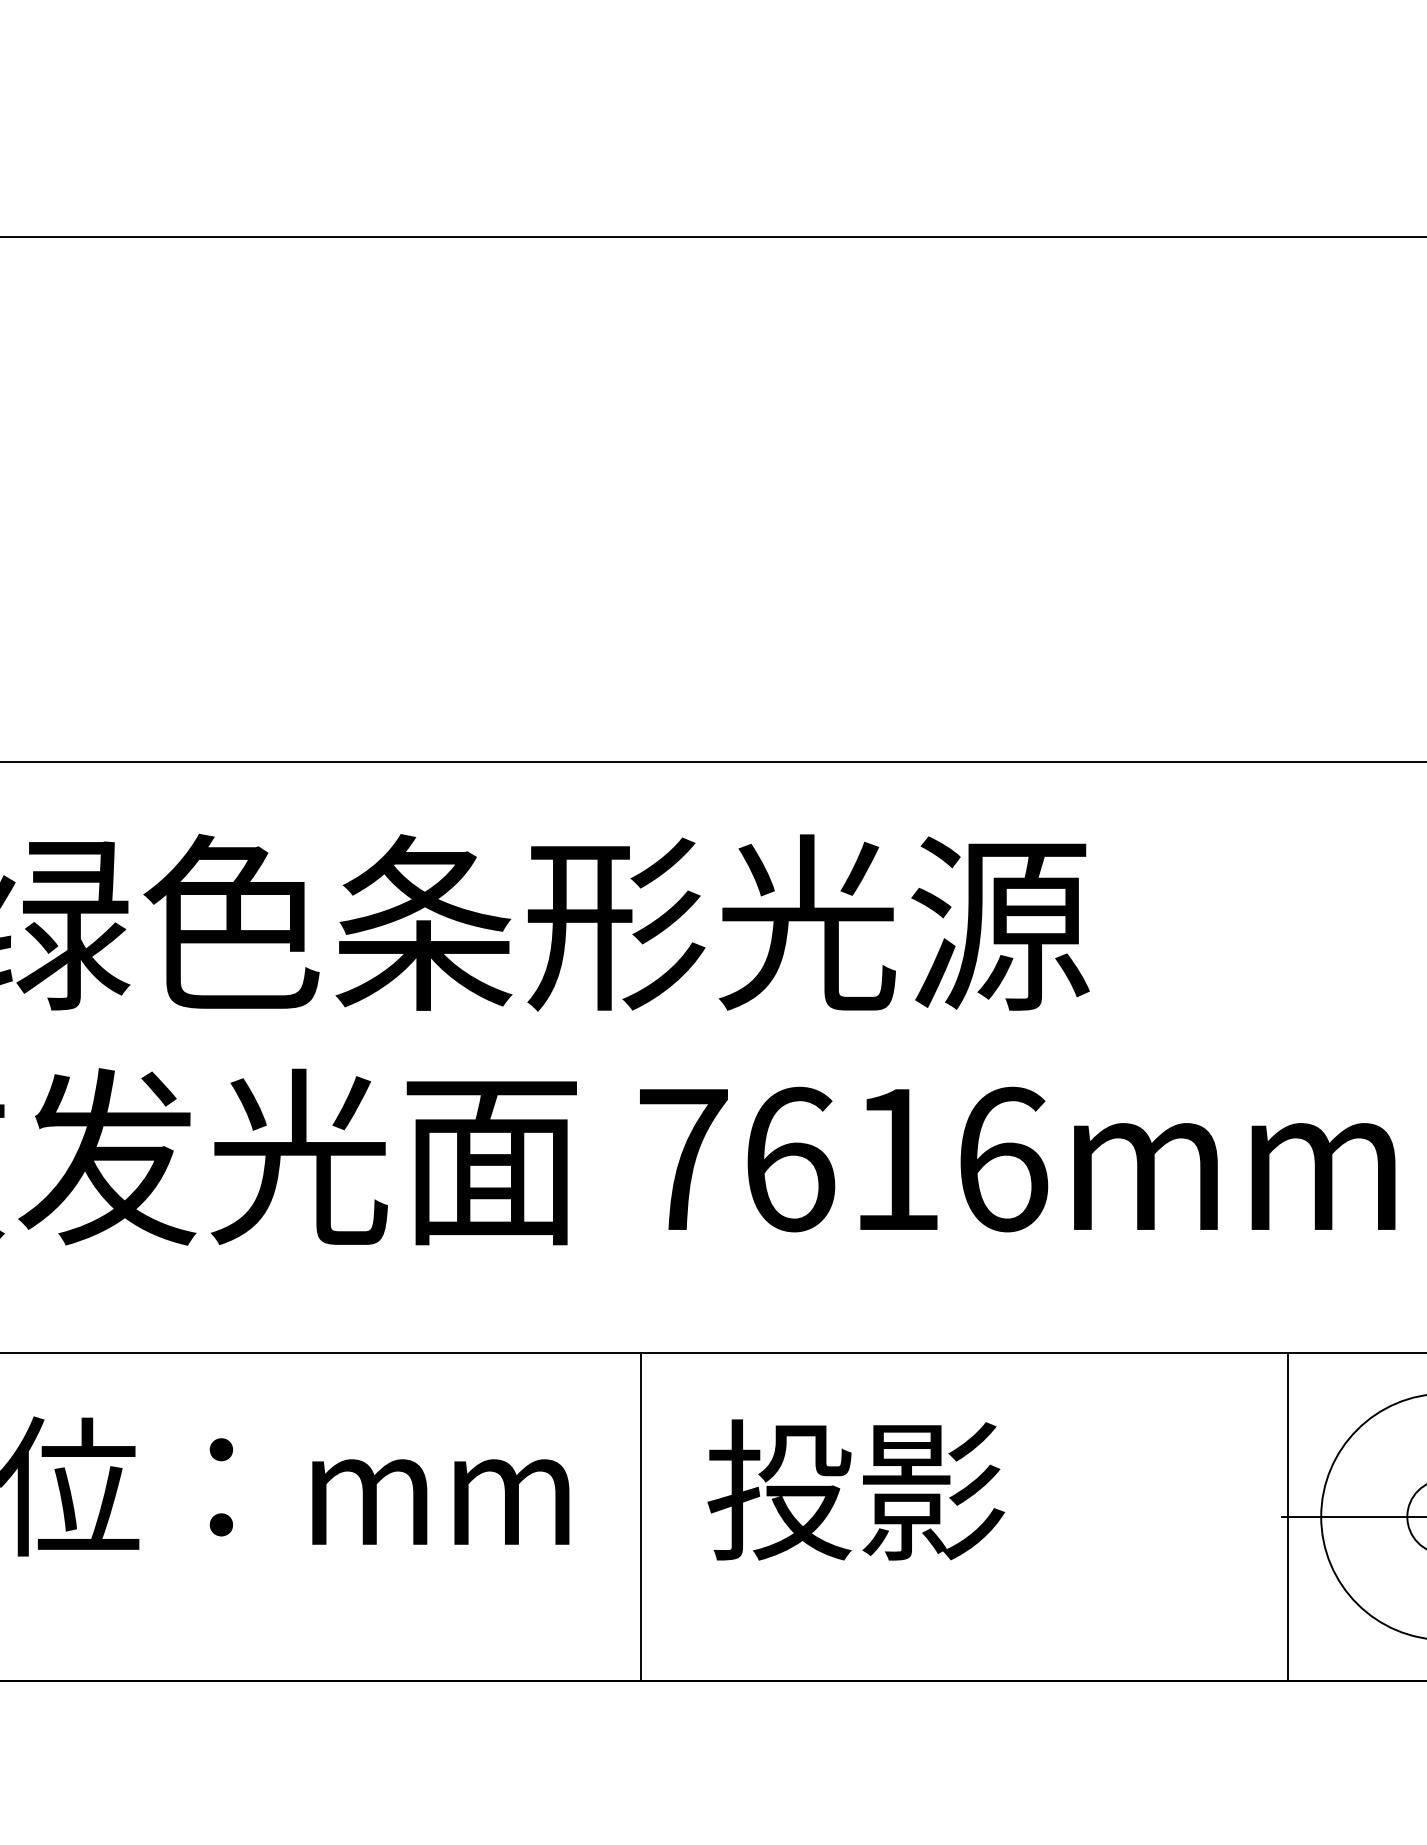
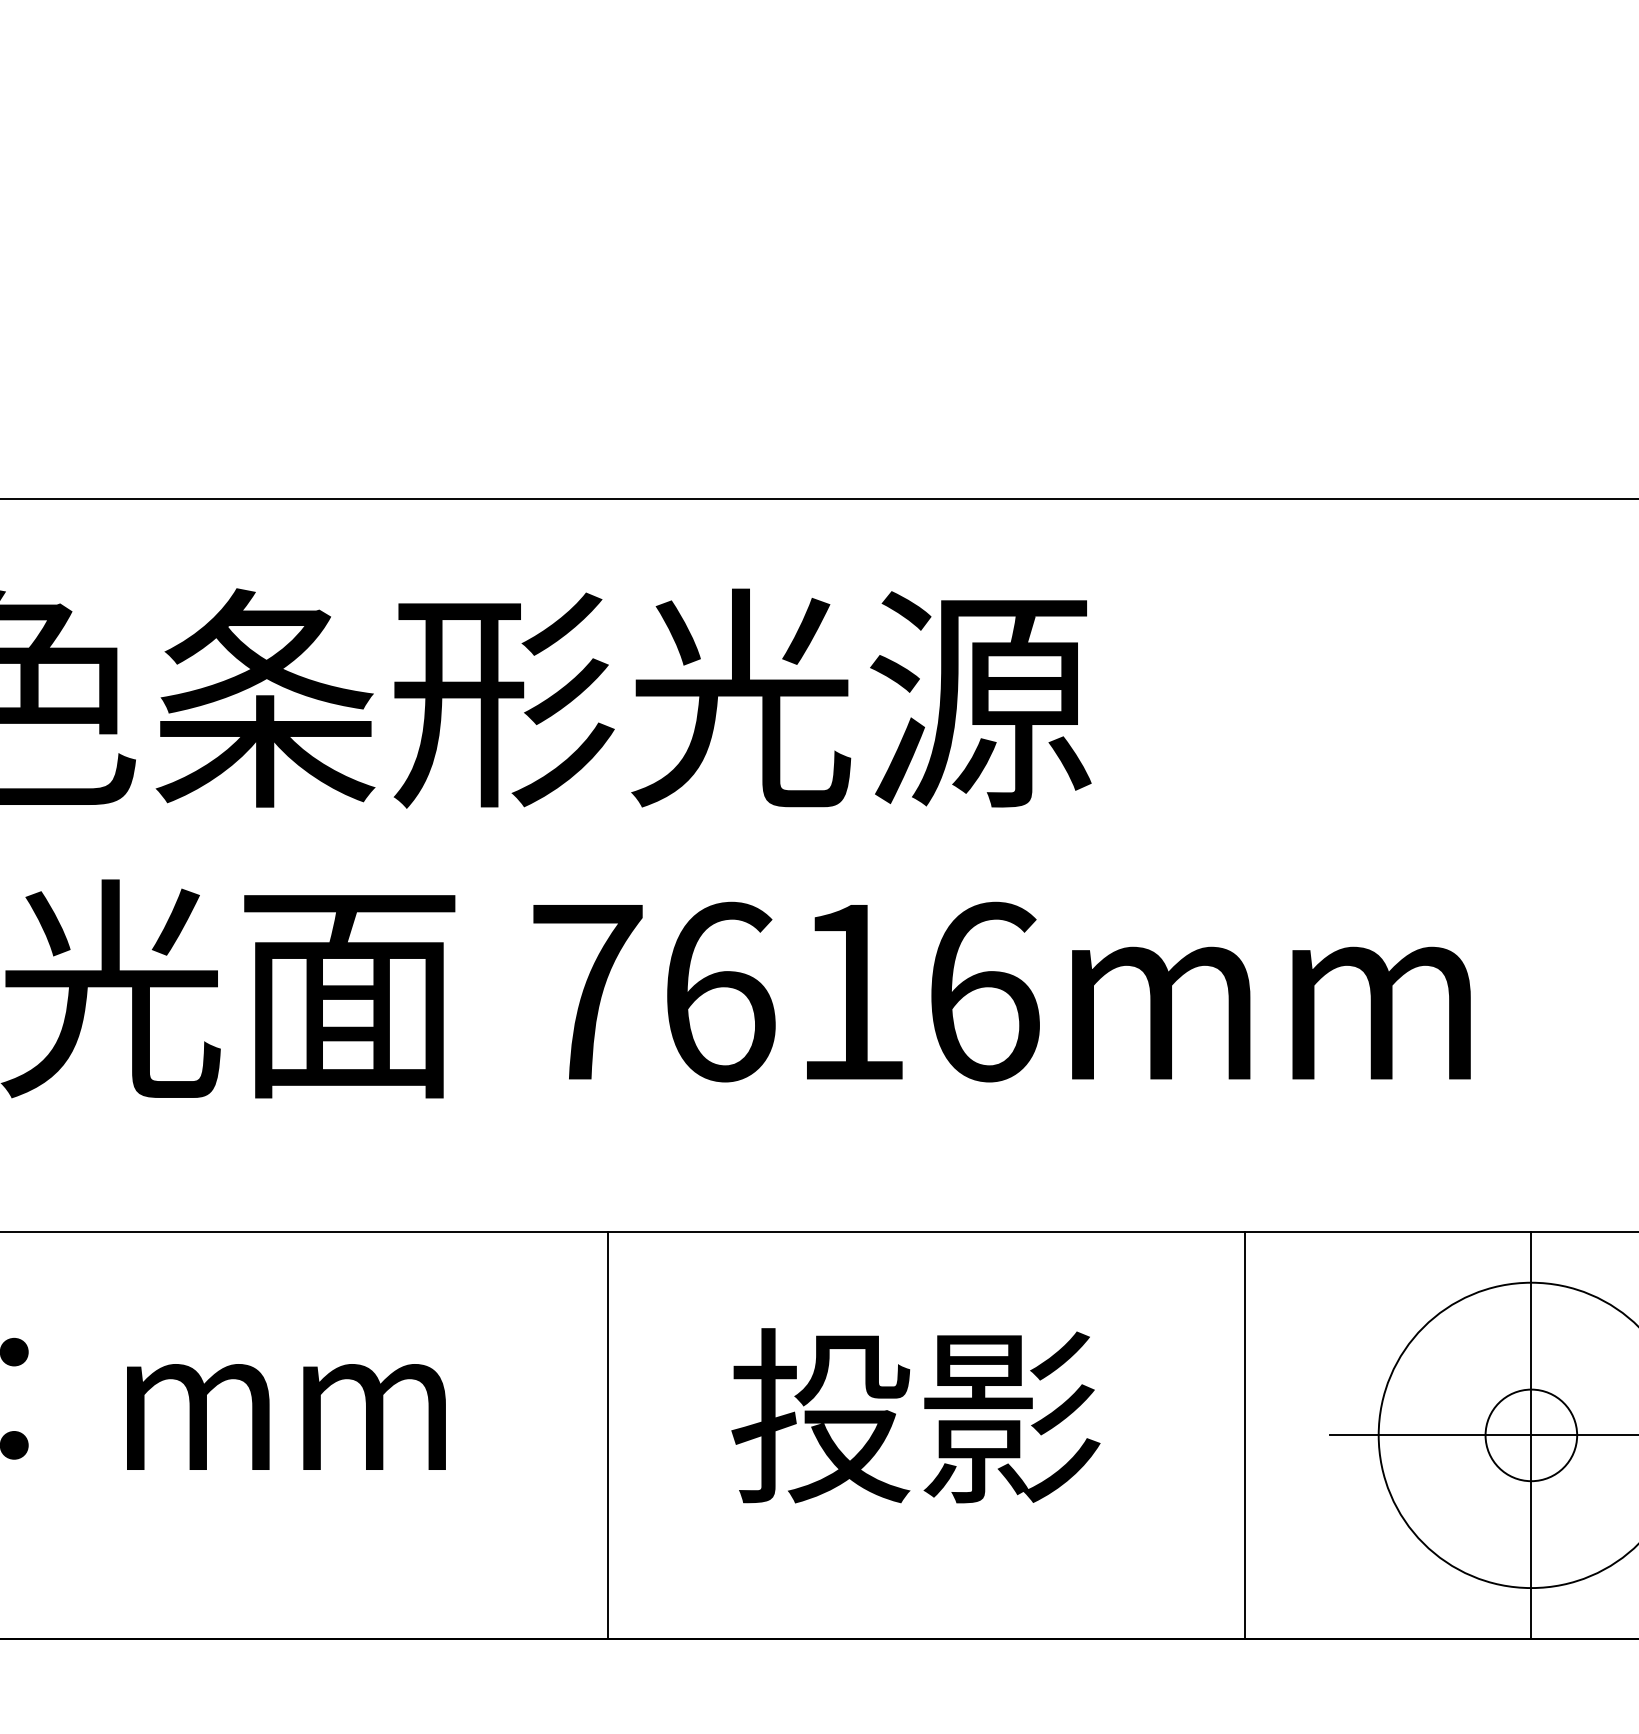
text: (855, 1489) -> (915, 1415), moved
line: (641, 1516) -> (608, 1434), moved
line: (1287, 1516) -> (1245, 1434), moved

